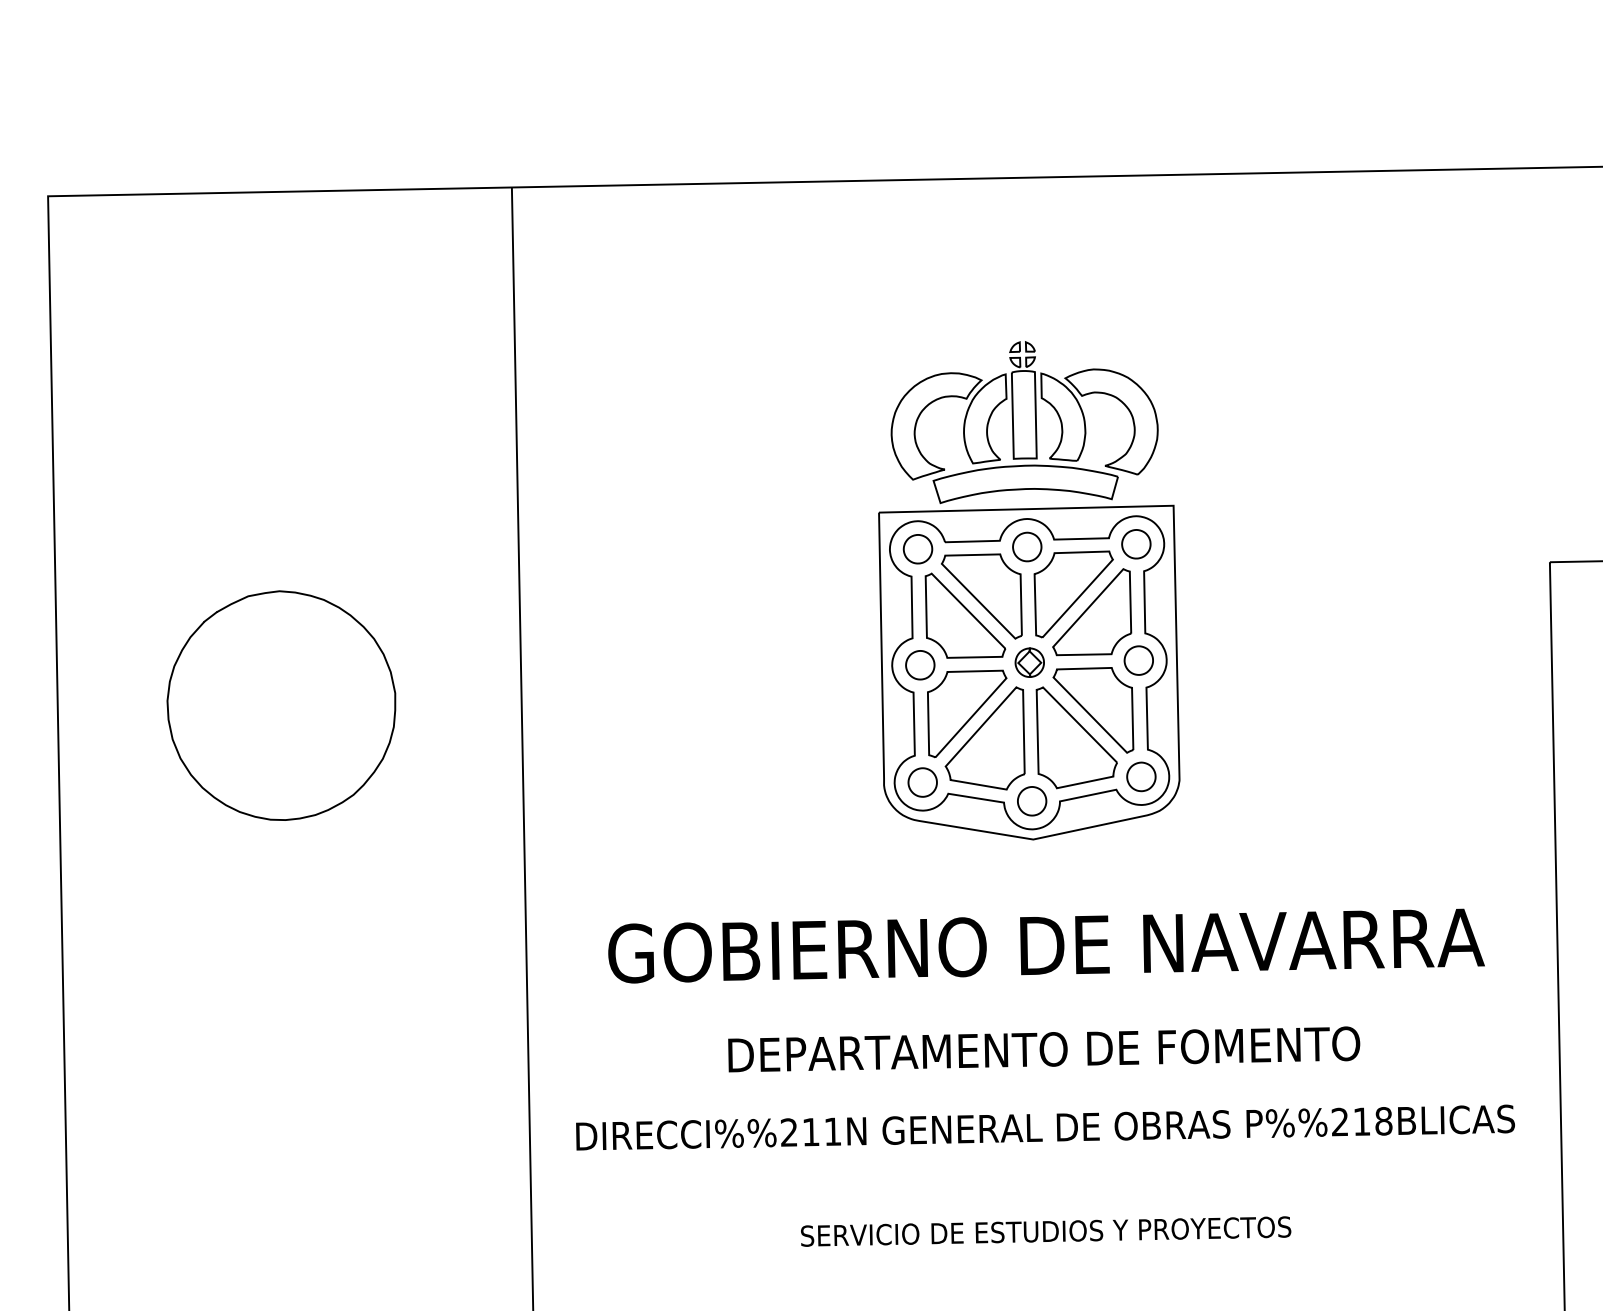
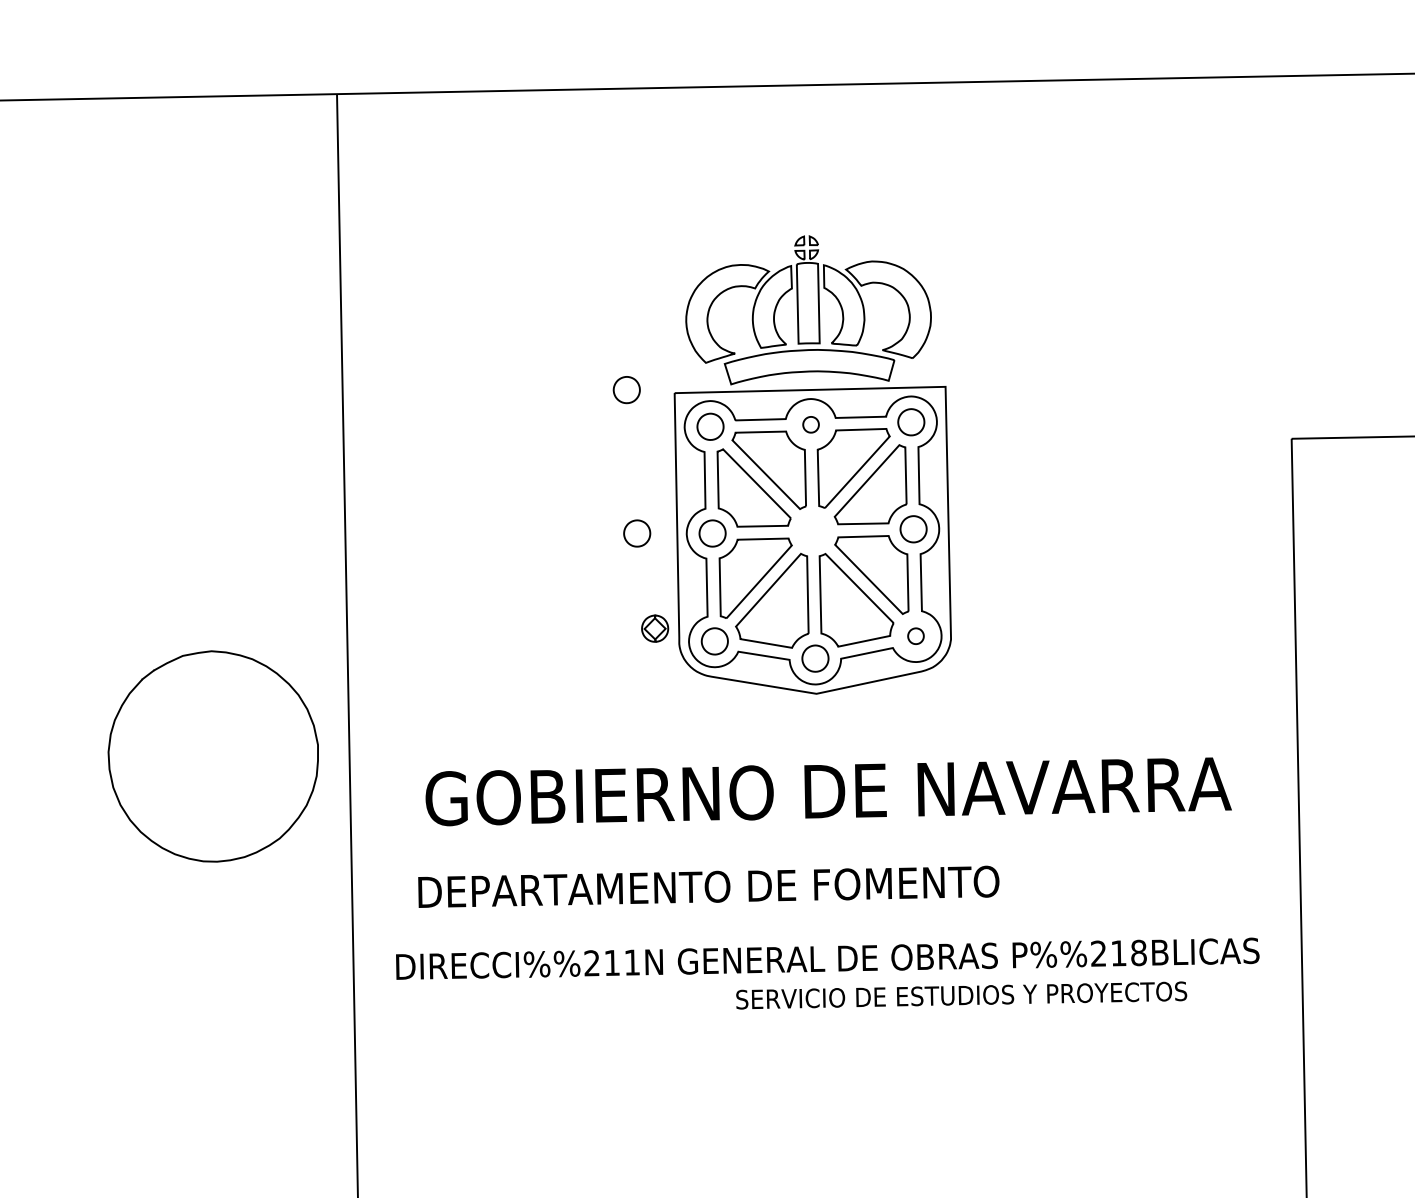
part: (826, 509) -> (626, 390), added
part: (1027, 546) -> (811, 424), size x0.6
part: (1029, 662) -> (654, 628), moved
part: (838, 665) -> (637, 533), added
part: (281, 705) -> (213, 756), moved
part: (1141, 776) -> (916, 635), size x0.6
text: (1044, 1049) -> (709, 886), moved
text: (1046, 1231) -> (962, 995), moved

